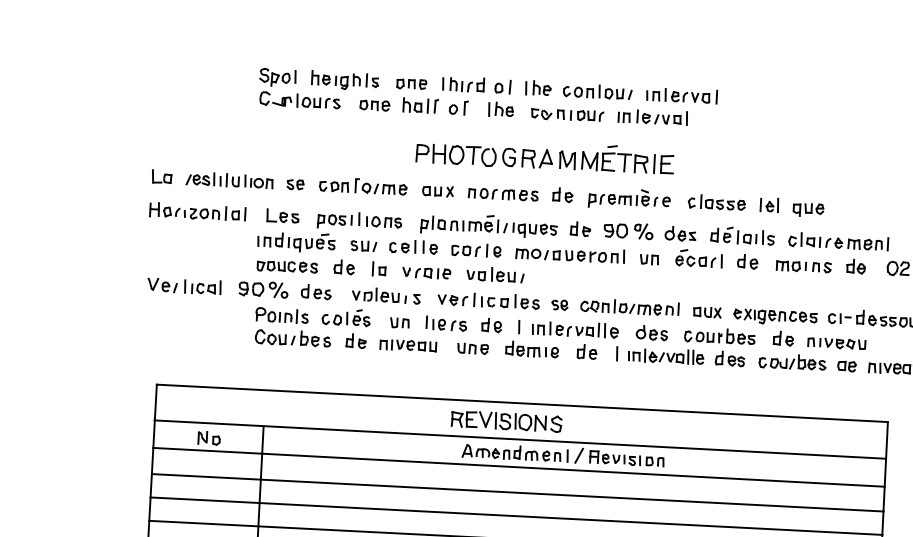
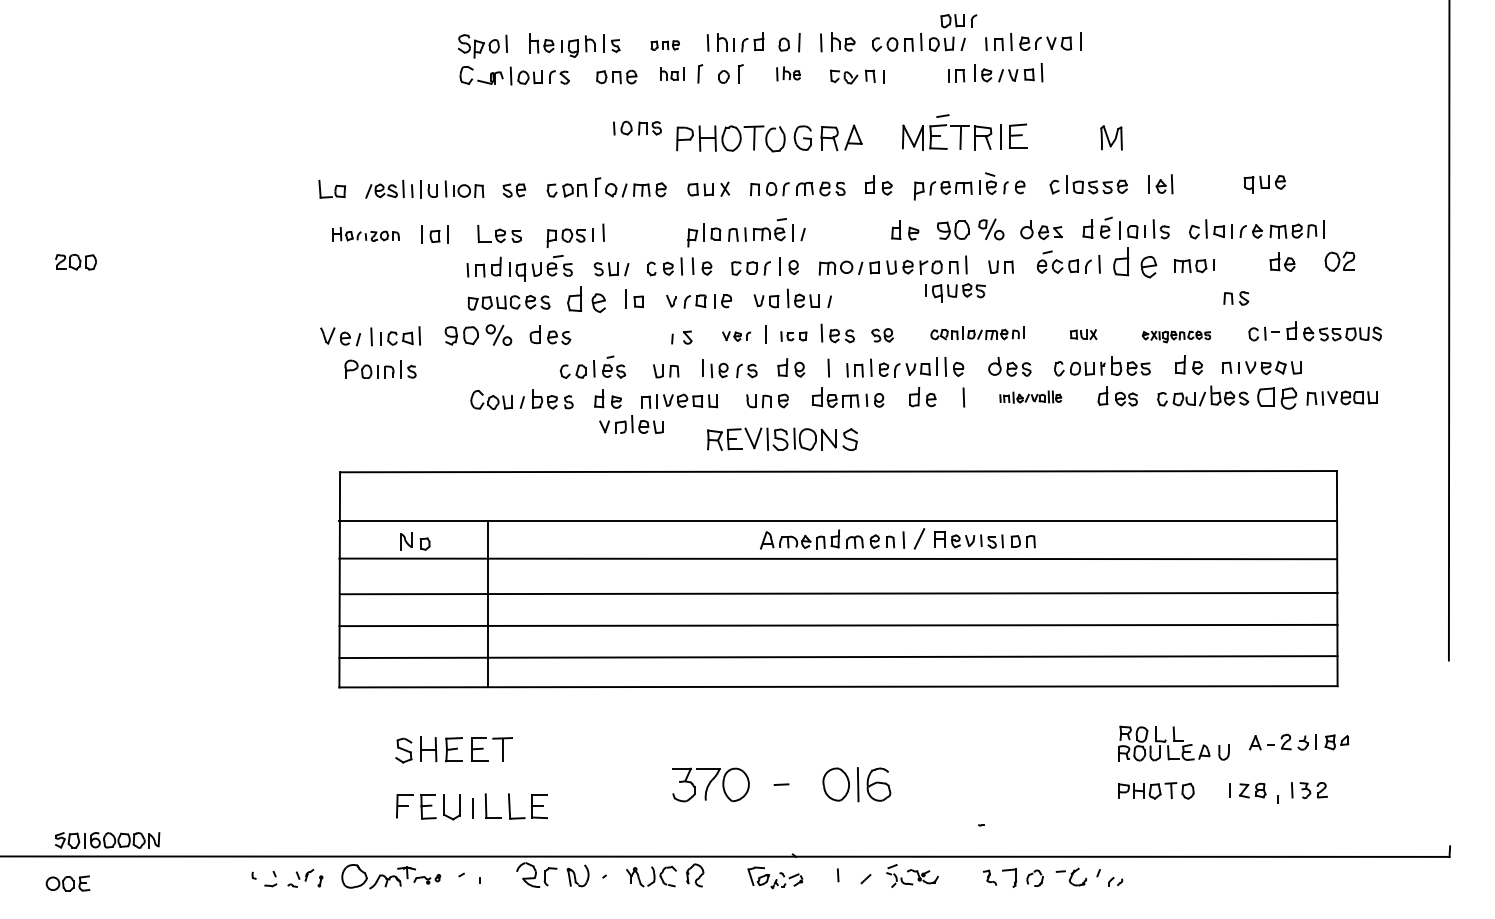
part: (411, 84) -> (664, 45), size x0.7
part: (415, 105) -> (672, 73), size x0.7
part: (501, 109) -> (788, 73), size x0.7
part: (590, 116) -> (958, 21), moved
part: (567, 160) -> (1111, 137), moved
part: (808, 210) -> (1264, 184), moved
part: (184, 211) -> (365, 234), size x0.7
part: (384, 221) -> (637, 127), moved
part: (535, 230) -> (955, 292), moved
part: (747, 262) -> (1134, 263), size x1.6
part: (344, 267) -> (586, 299), size x1.4
part: (822, 267) -> (1236, 298), moved
part: (375, 294) -> (631, 424), moved
part: (452, 300) -> (736, 336), size x0.7
part: (494, 302) -> (793, 336), size x0.7
part: (629, 307) -> (977, 333), size x0.7
part: (707, 312) -> (1083, 334), size x0.7
part: (282, 314) -> (380, 368), moved
part: (775, 317) -> (1176, 336), size x0.6
part: (666, 355) -> (1030, 396), size x0.6
part: (847, 366) -> (1277, 398), size x1.6
part: (506, 420) -> (782, 438), moved

